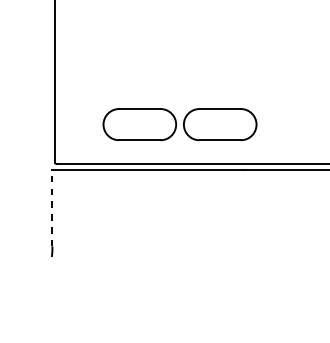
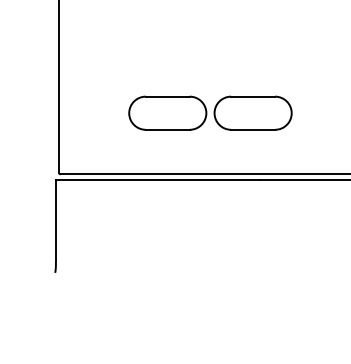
part: (180, 123) -> (210, 112), moved
line: (52, 207) -> (55, 220), dashed -> solid

